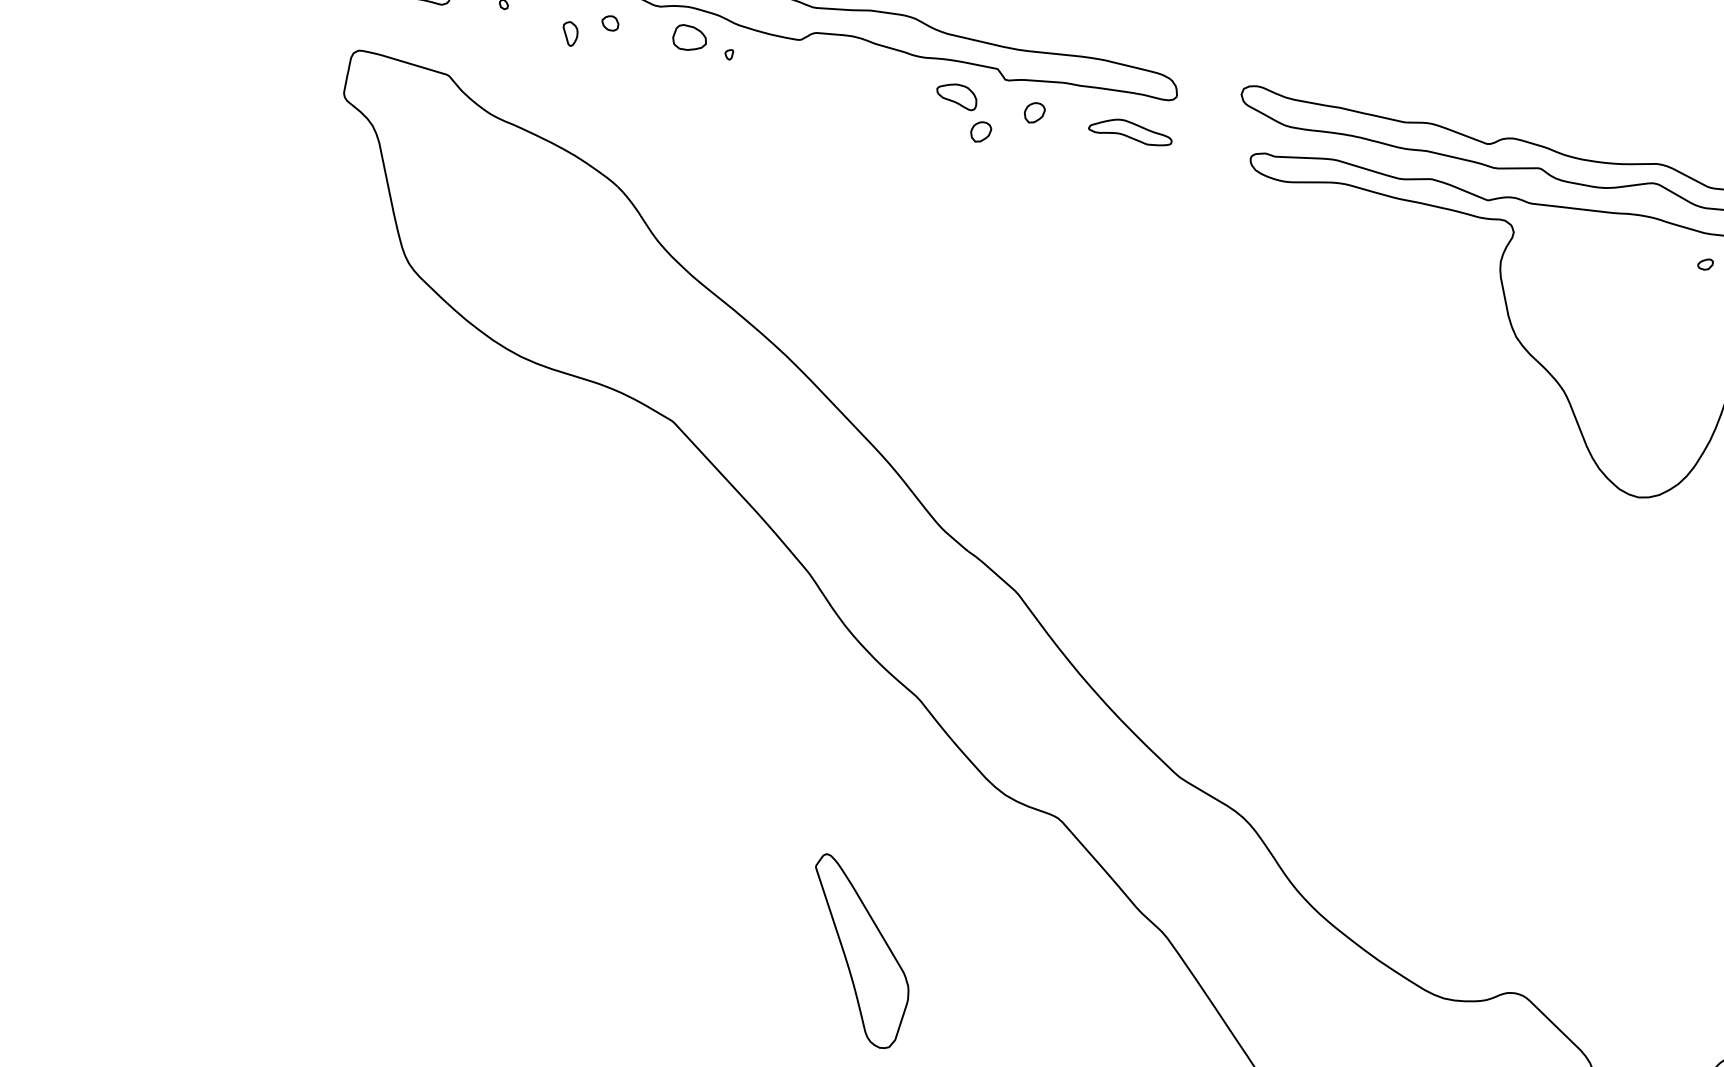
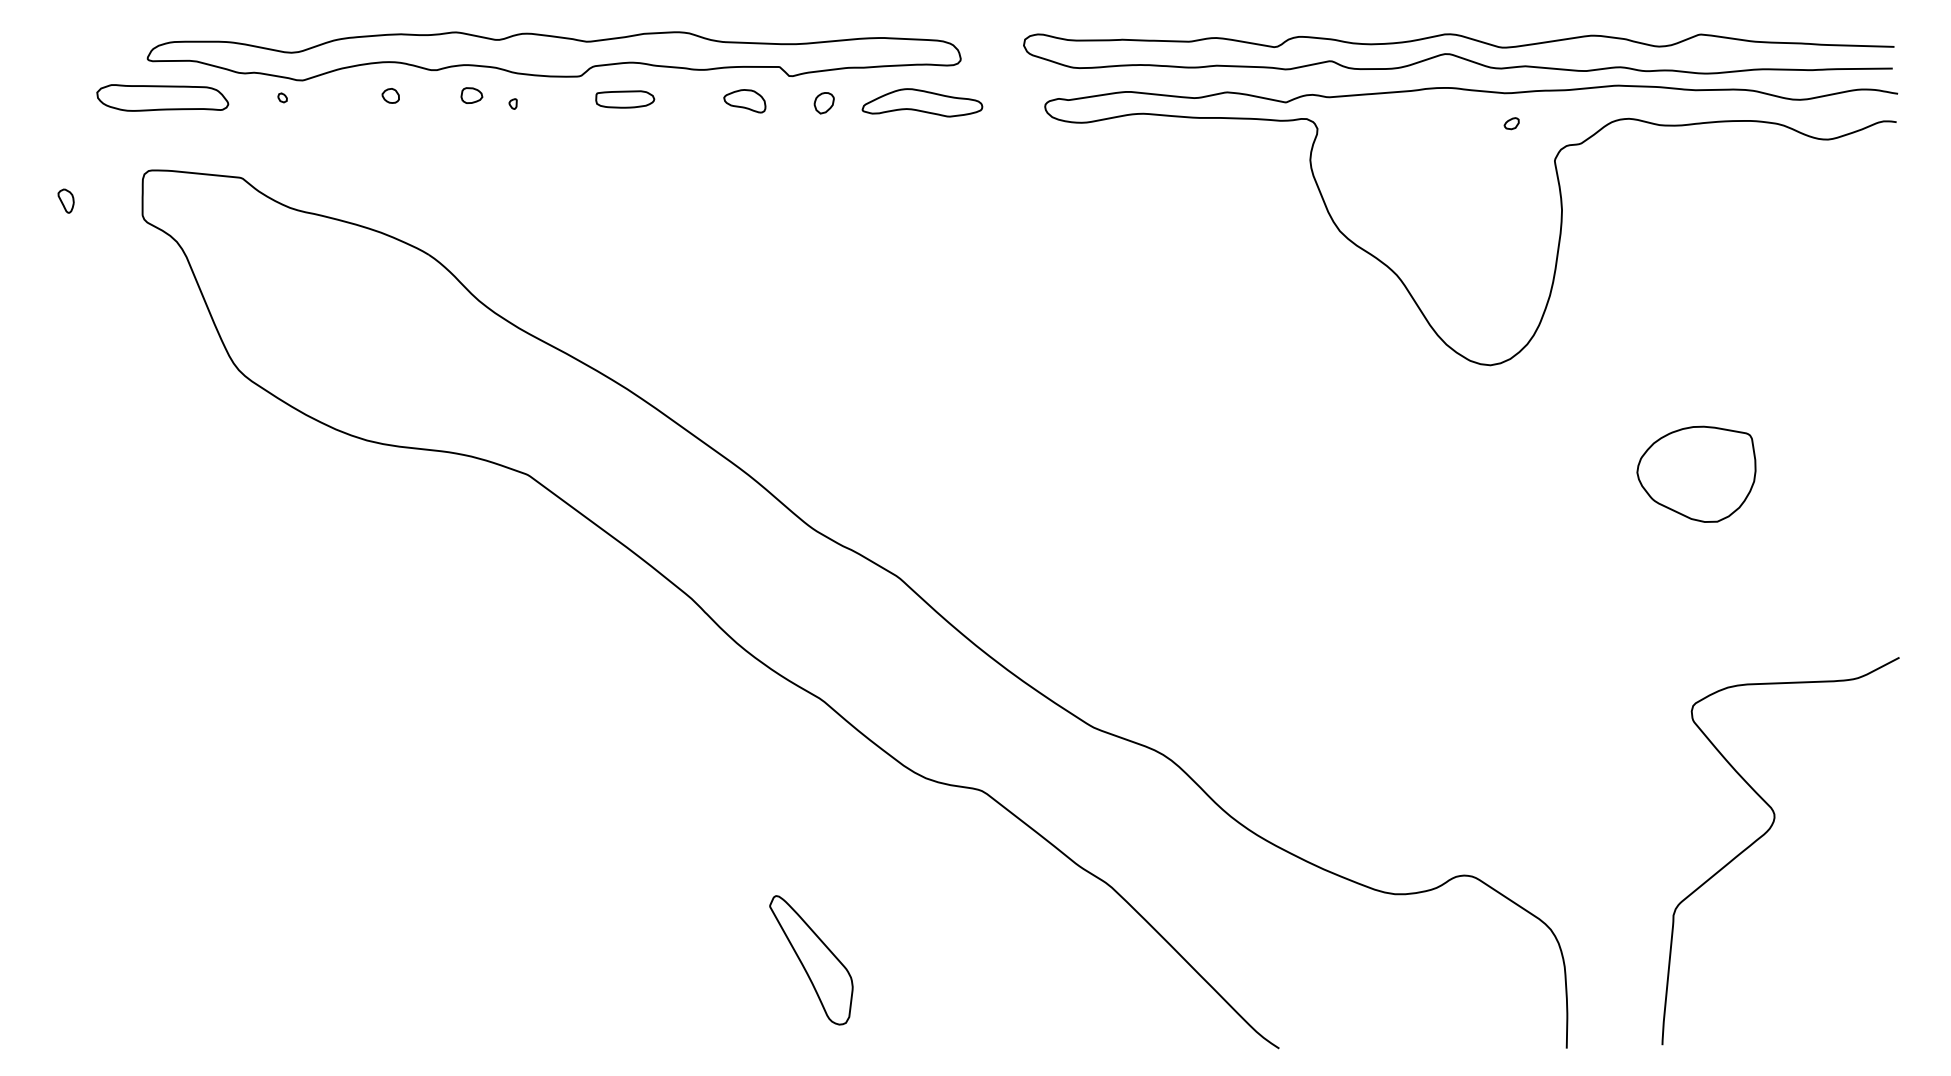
part: (569, 33) -> (65, 200), moved
part: (689, 38) -> (471, 95), size x0.62
part: (840, 71) -> (625, 99), added
part: (1131, 131) -> (922, 102), size x1.43
part: (980, 132) -> (774, 132), removed
part: (858, 952) -> (811, 960), size x0.71

